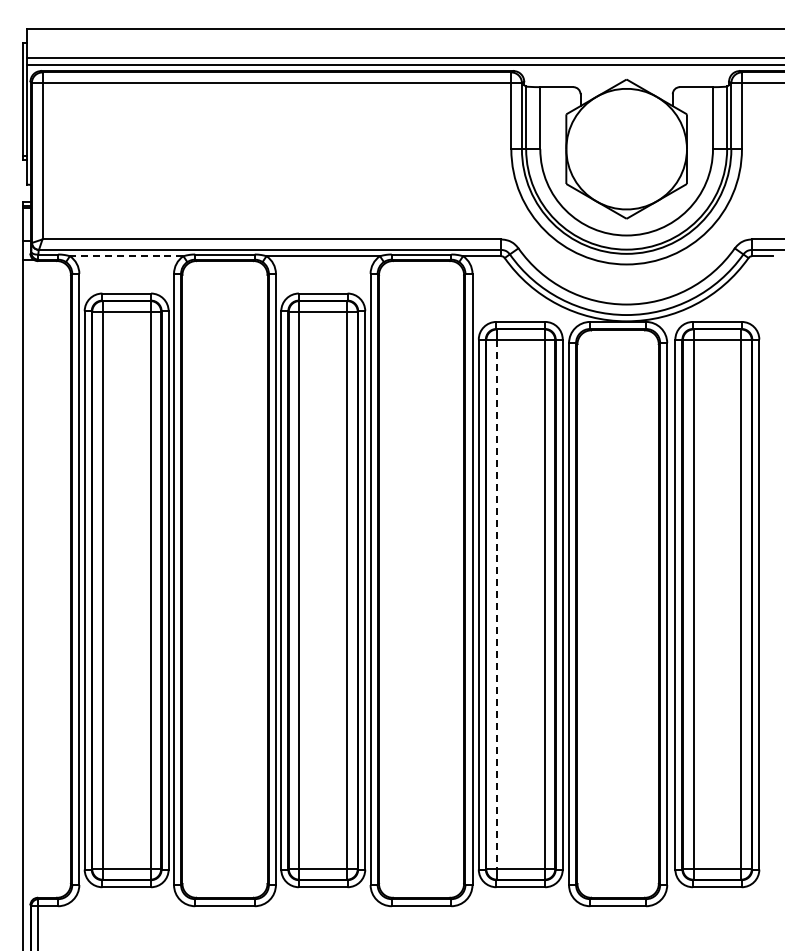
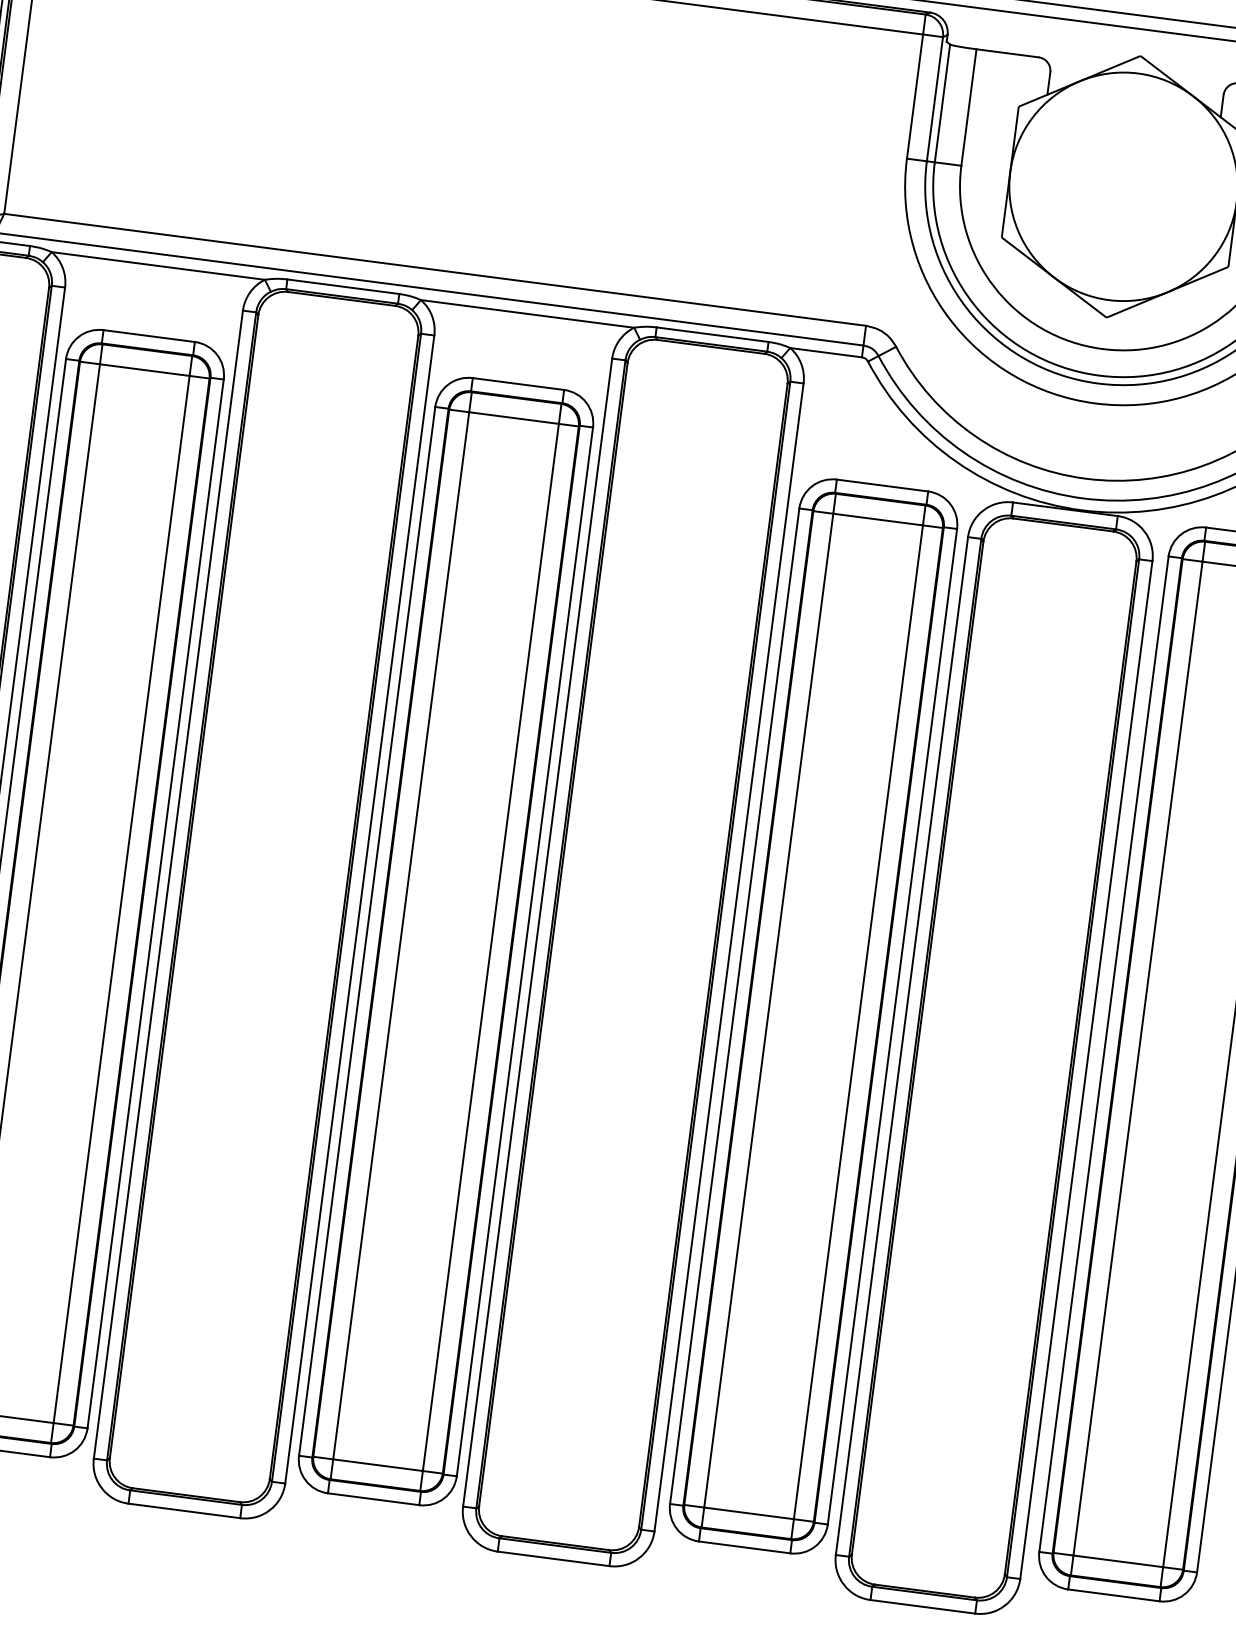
line: (126, 256) -> (157, 266), dashed -> solid
line: (496, 604) -> (768, 1010), dashed -> solid

